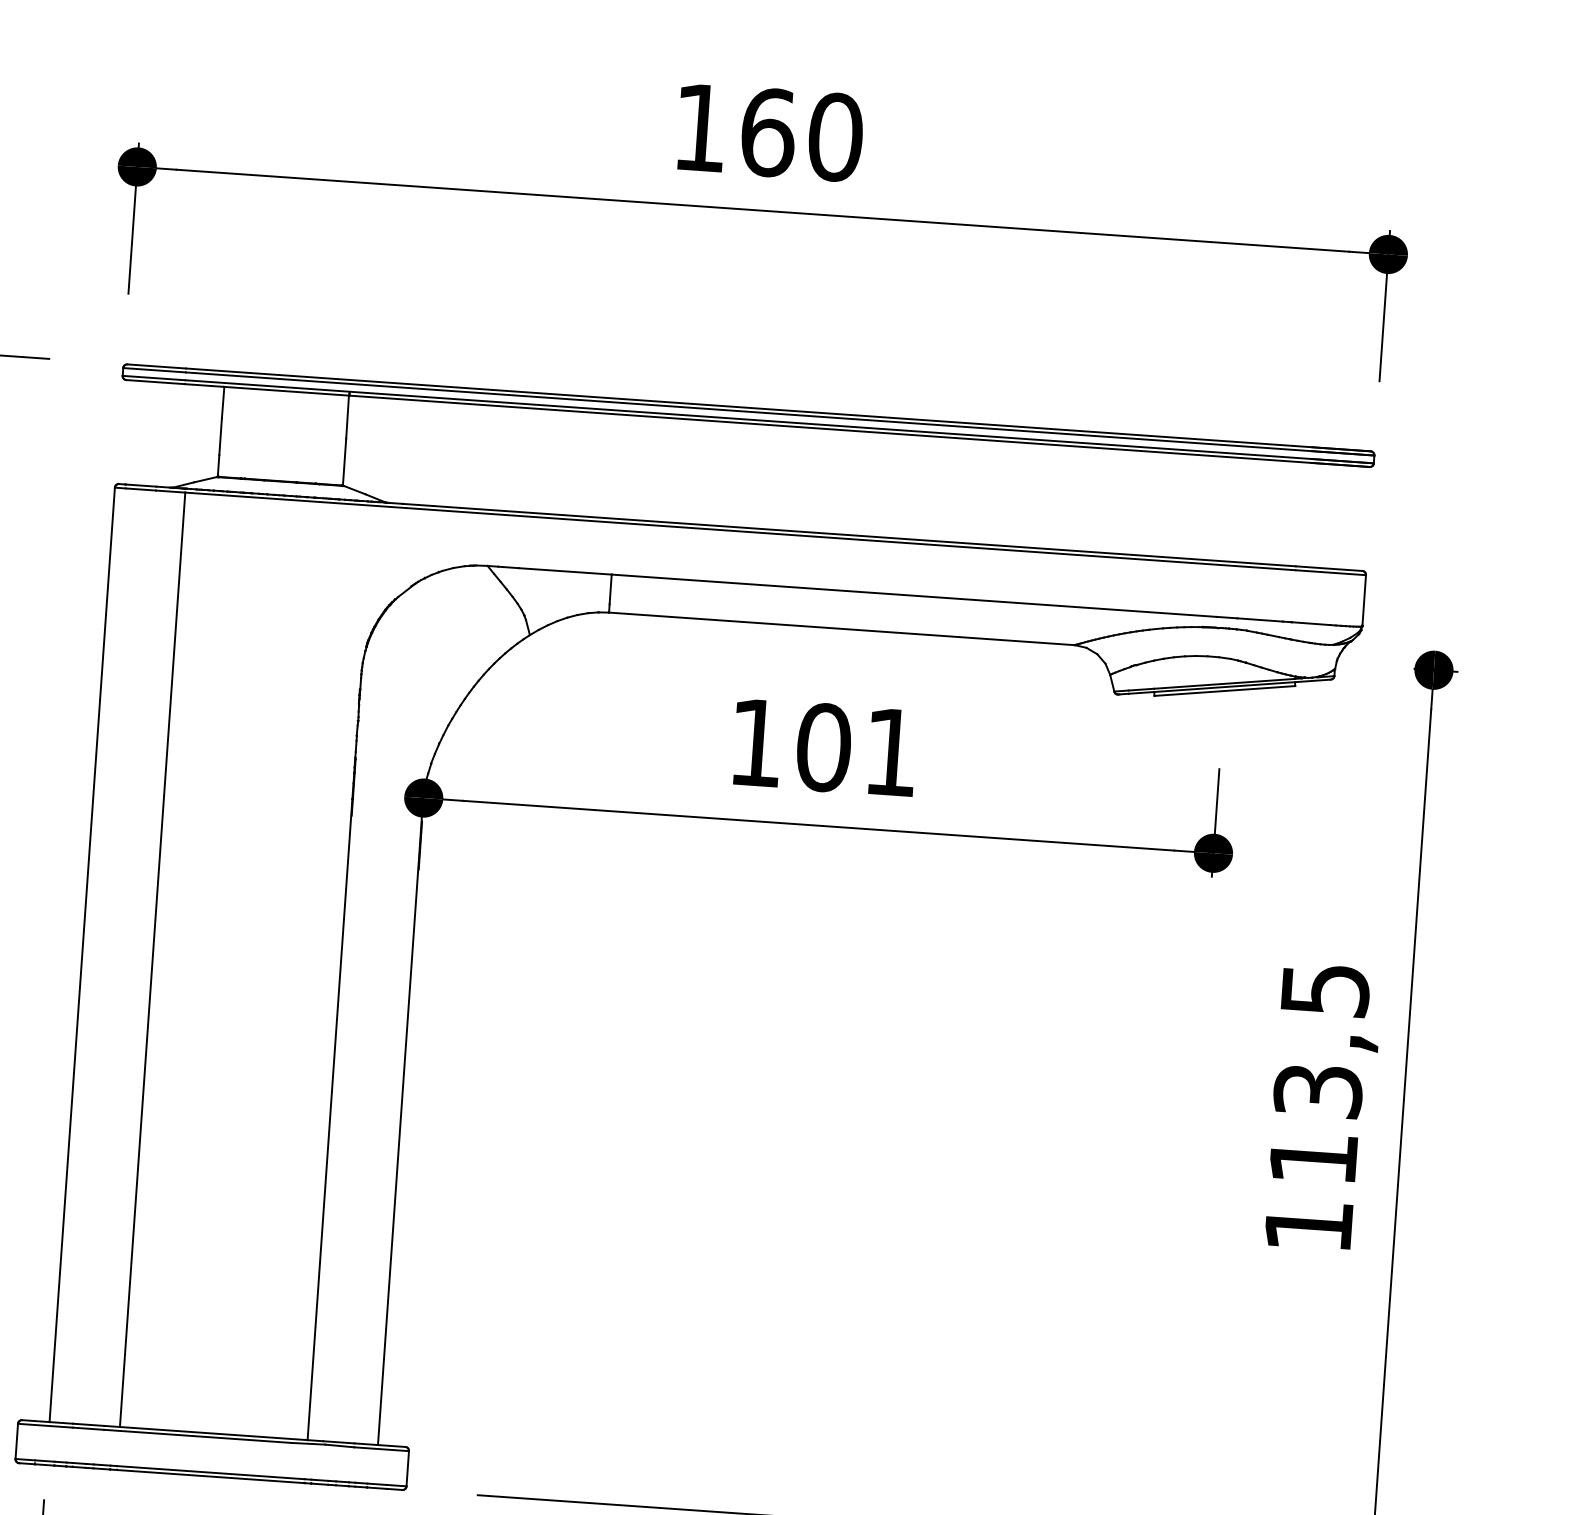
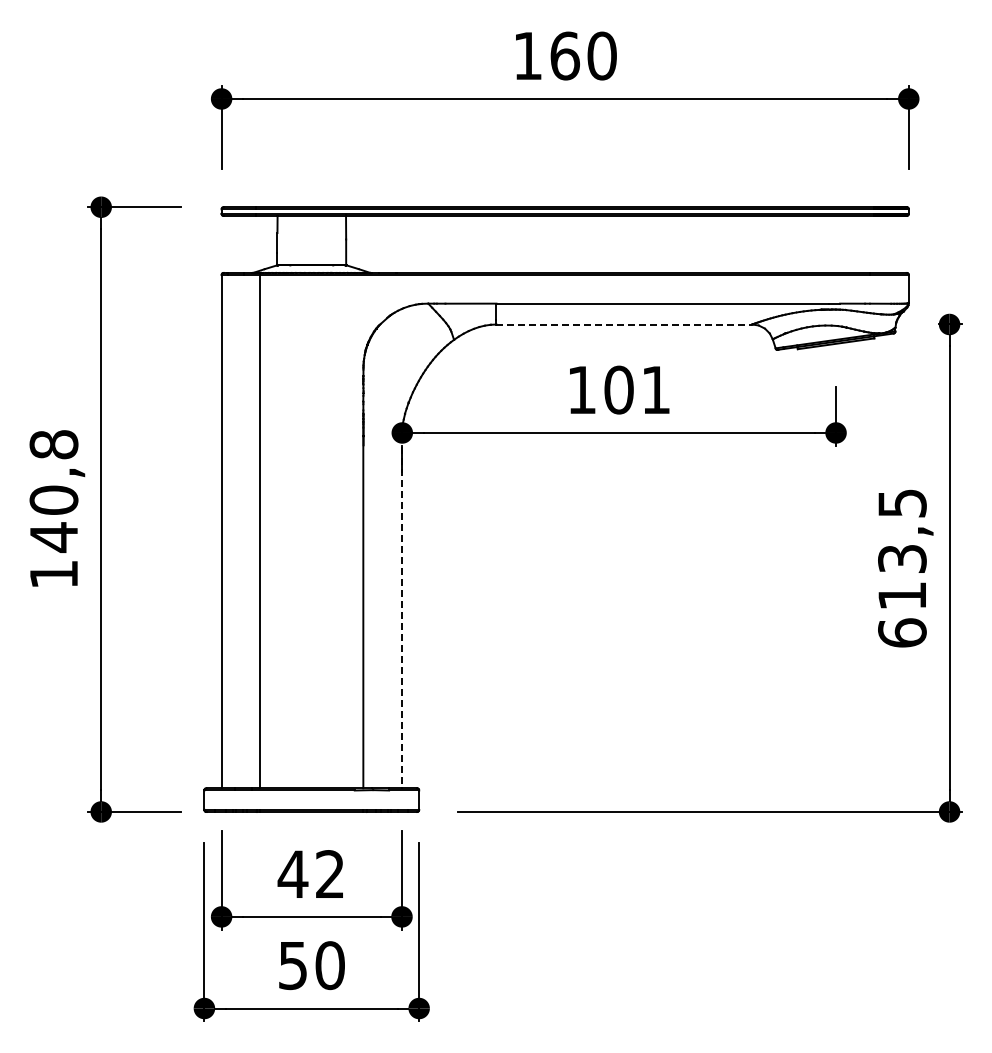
line: (842, 628) -> (624, 324), solid -> dashed
line: (401, 1124) -> (402, 612), solid -> dashed
text: (1309, 1225) -> (902, 632), 113,5 -> 613,5

